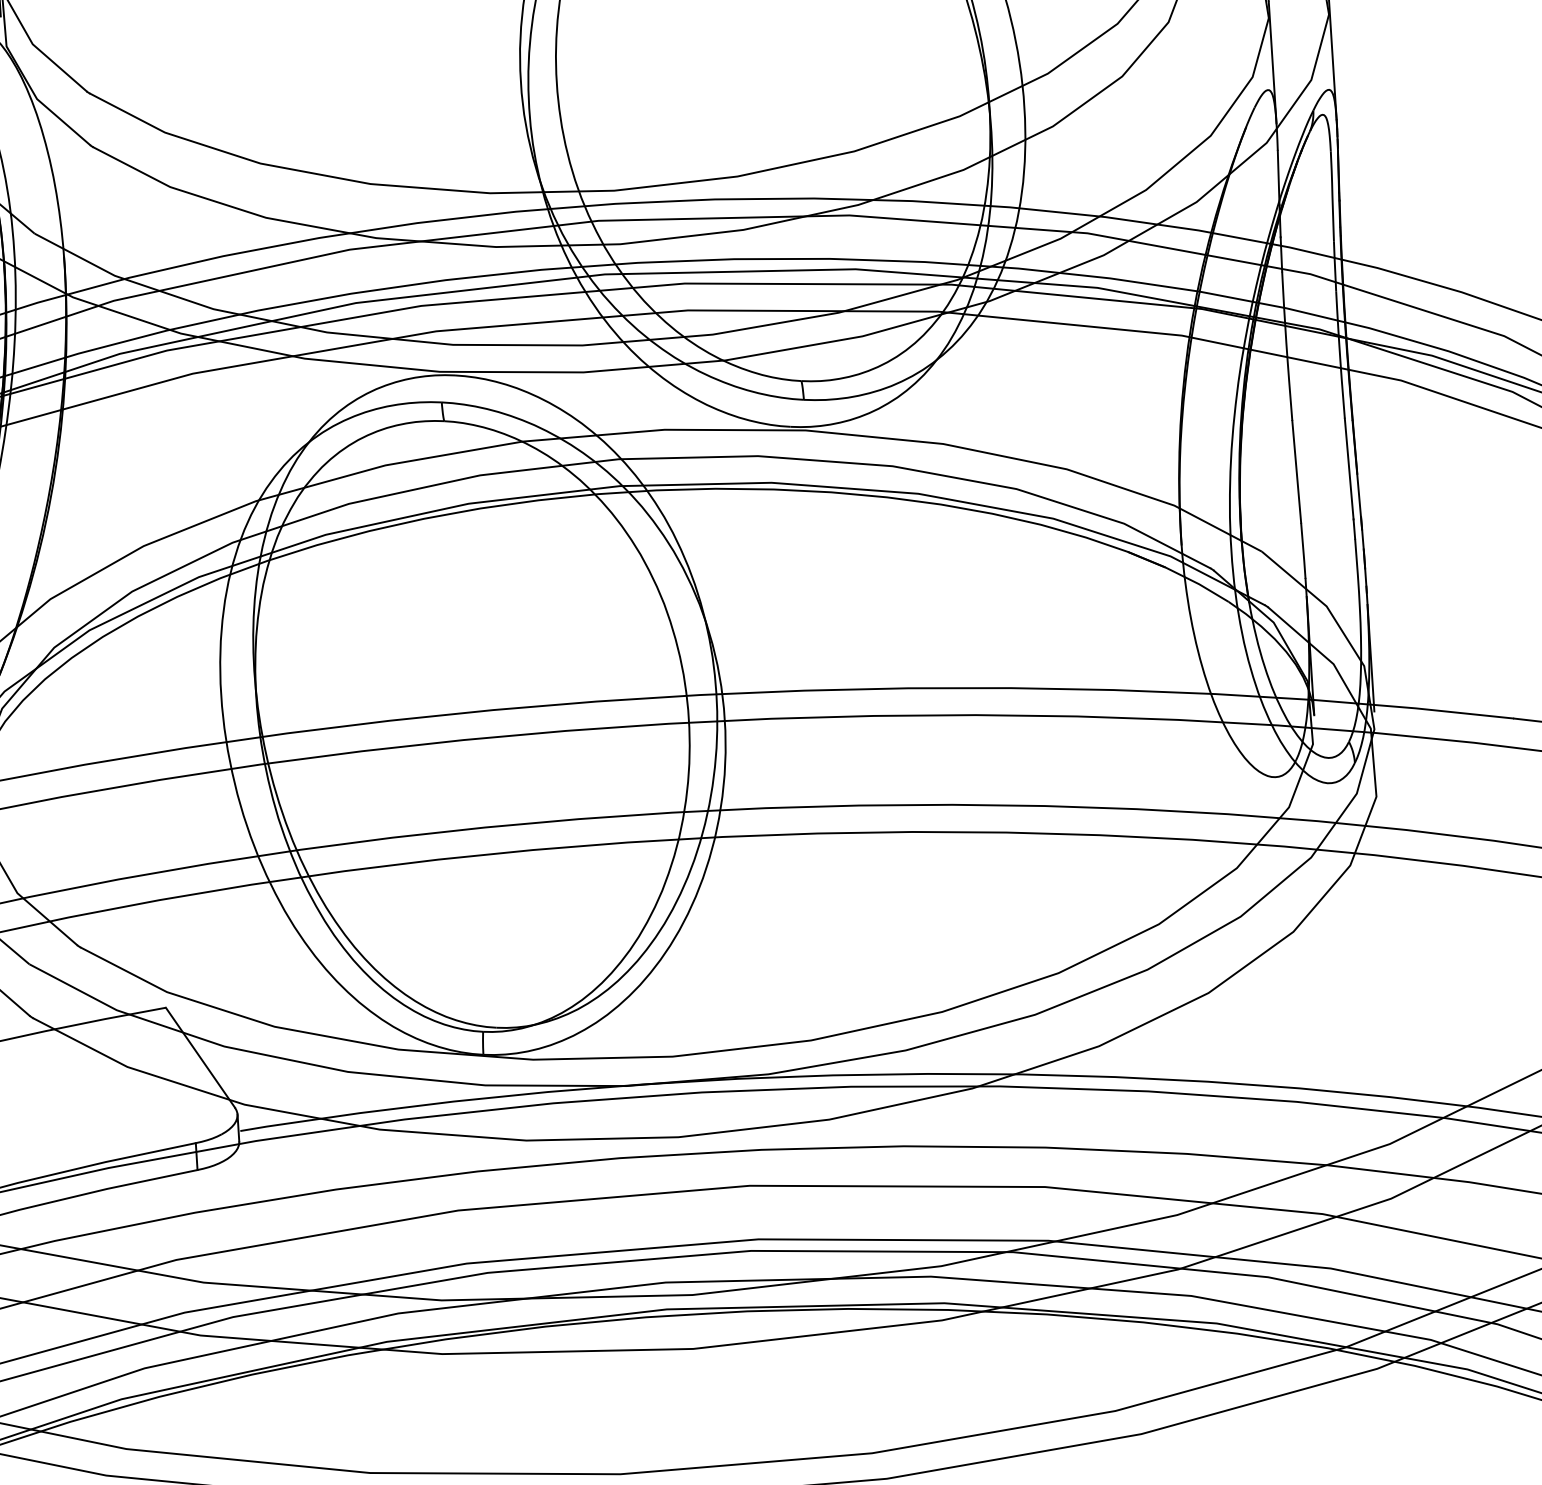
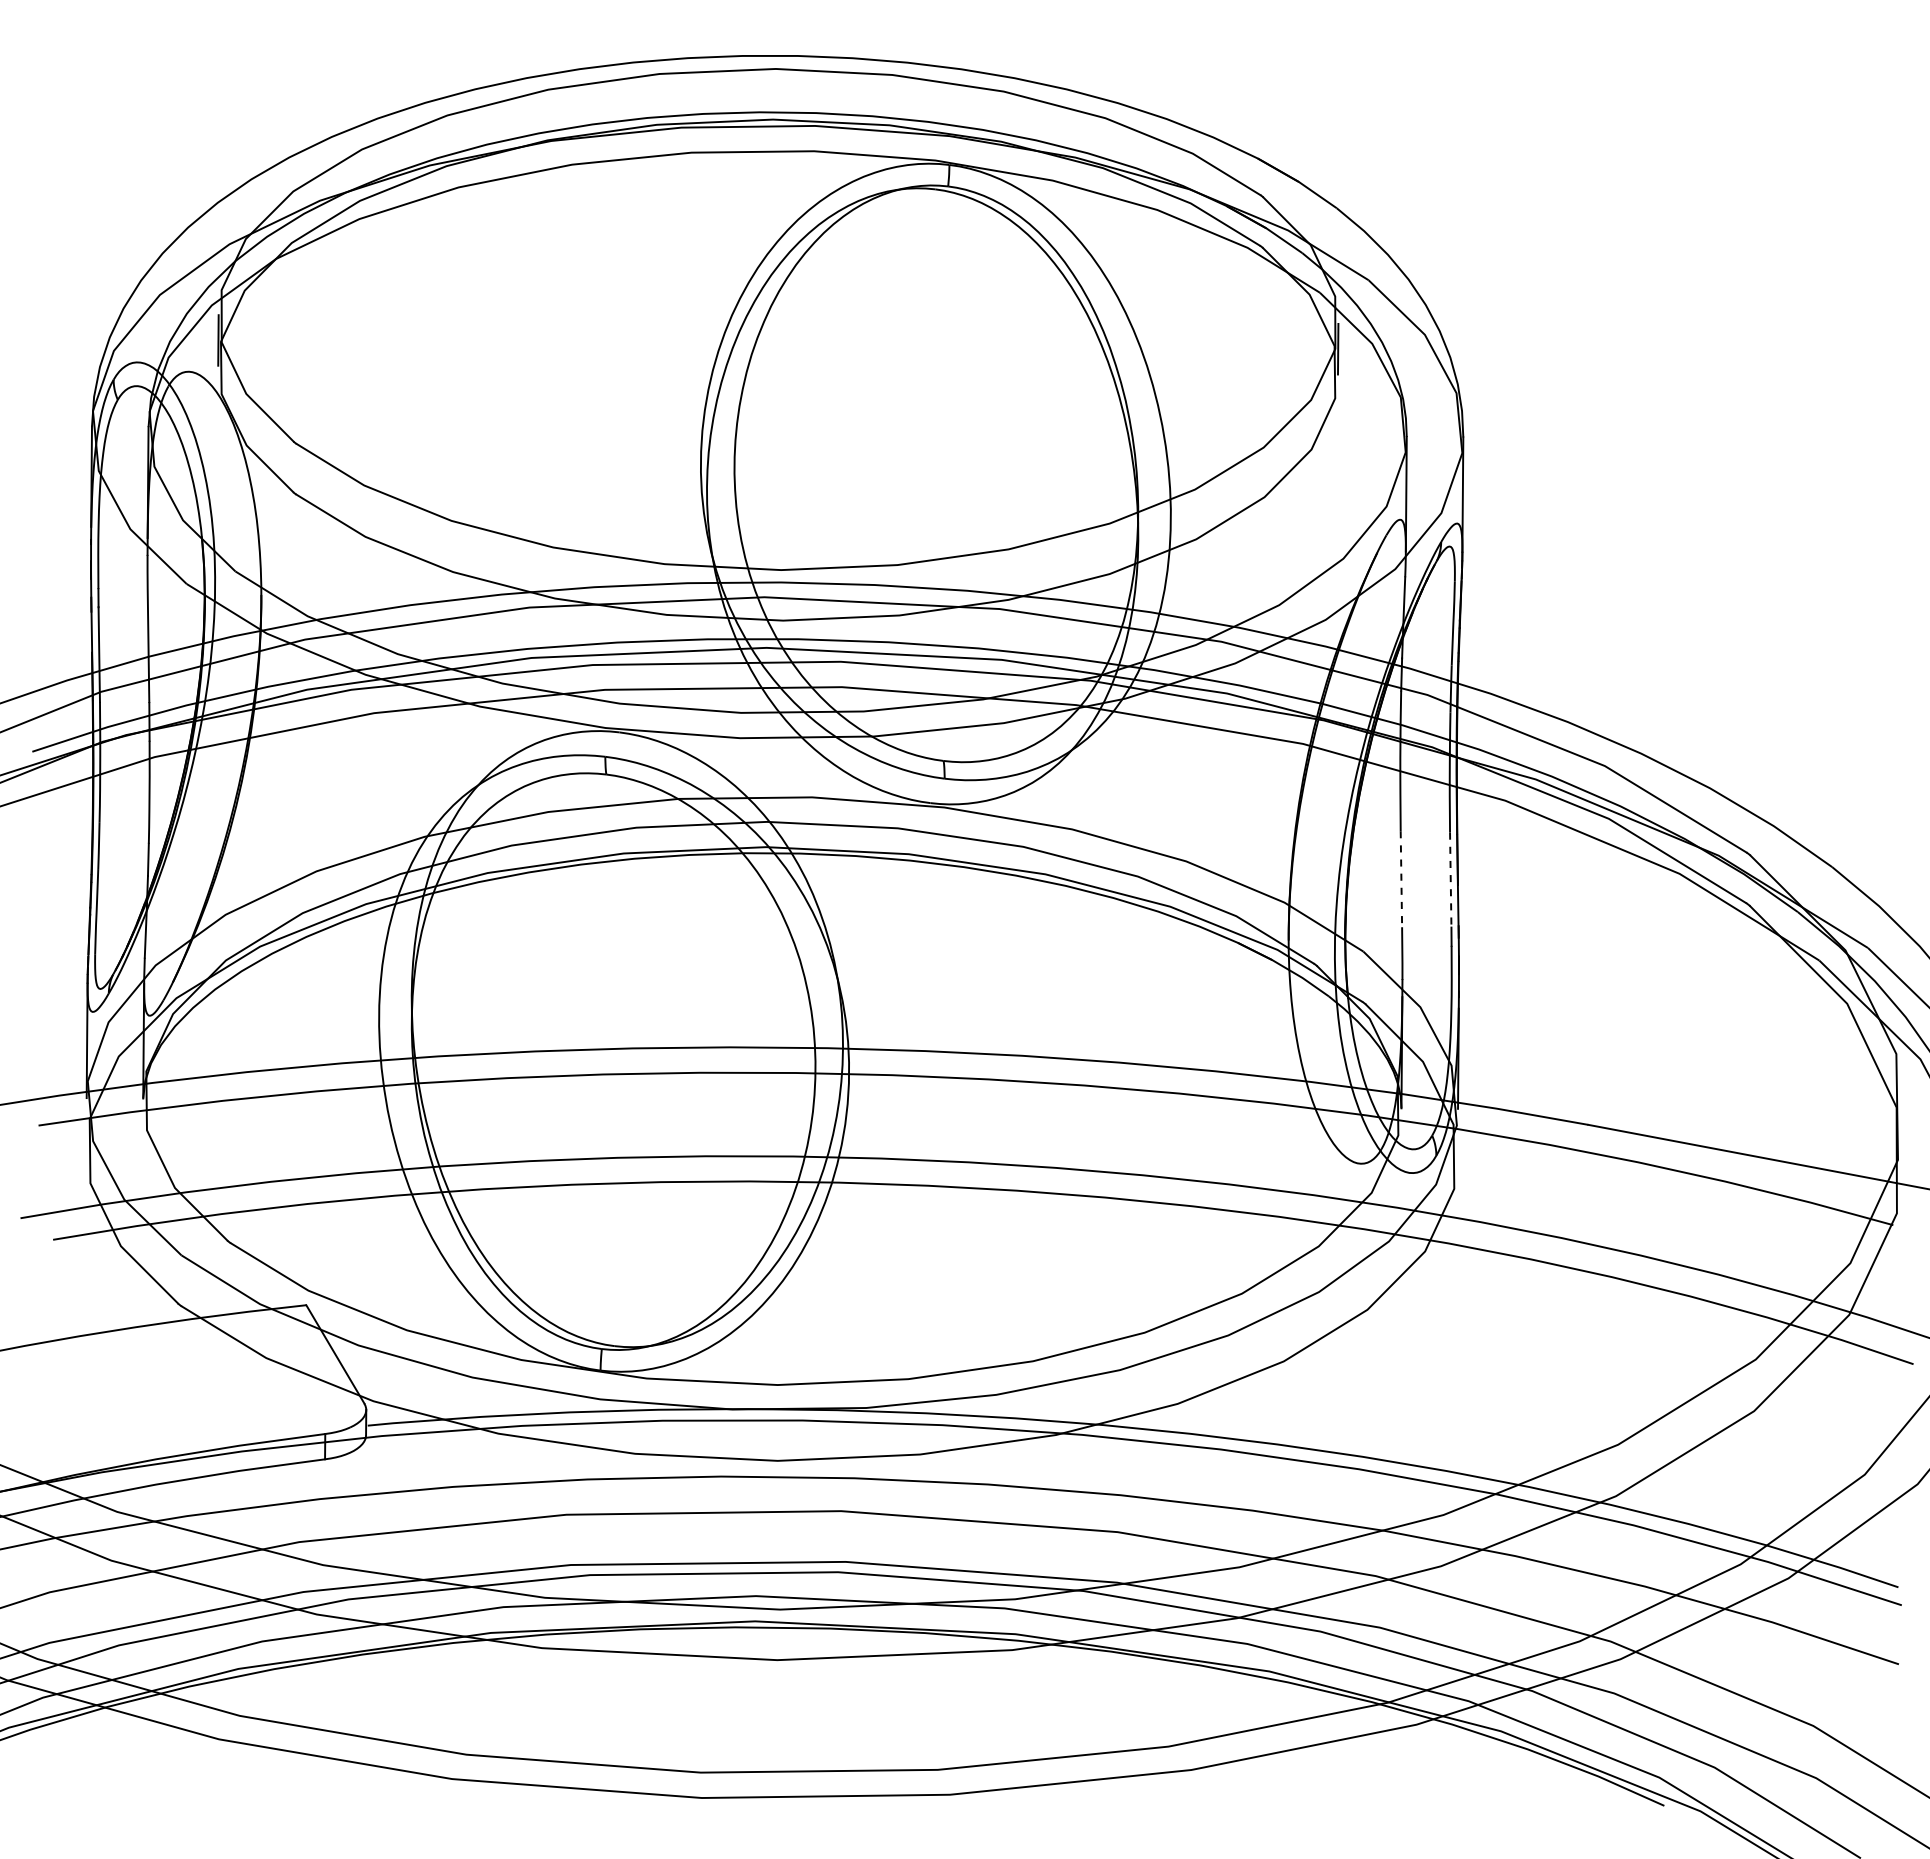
line: (1348, 469) -> (1450, 880), solid -> dashed
line: (1296, 472) -> (1401, 879), solid -> dashed

